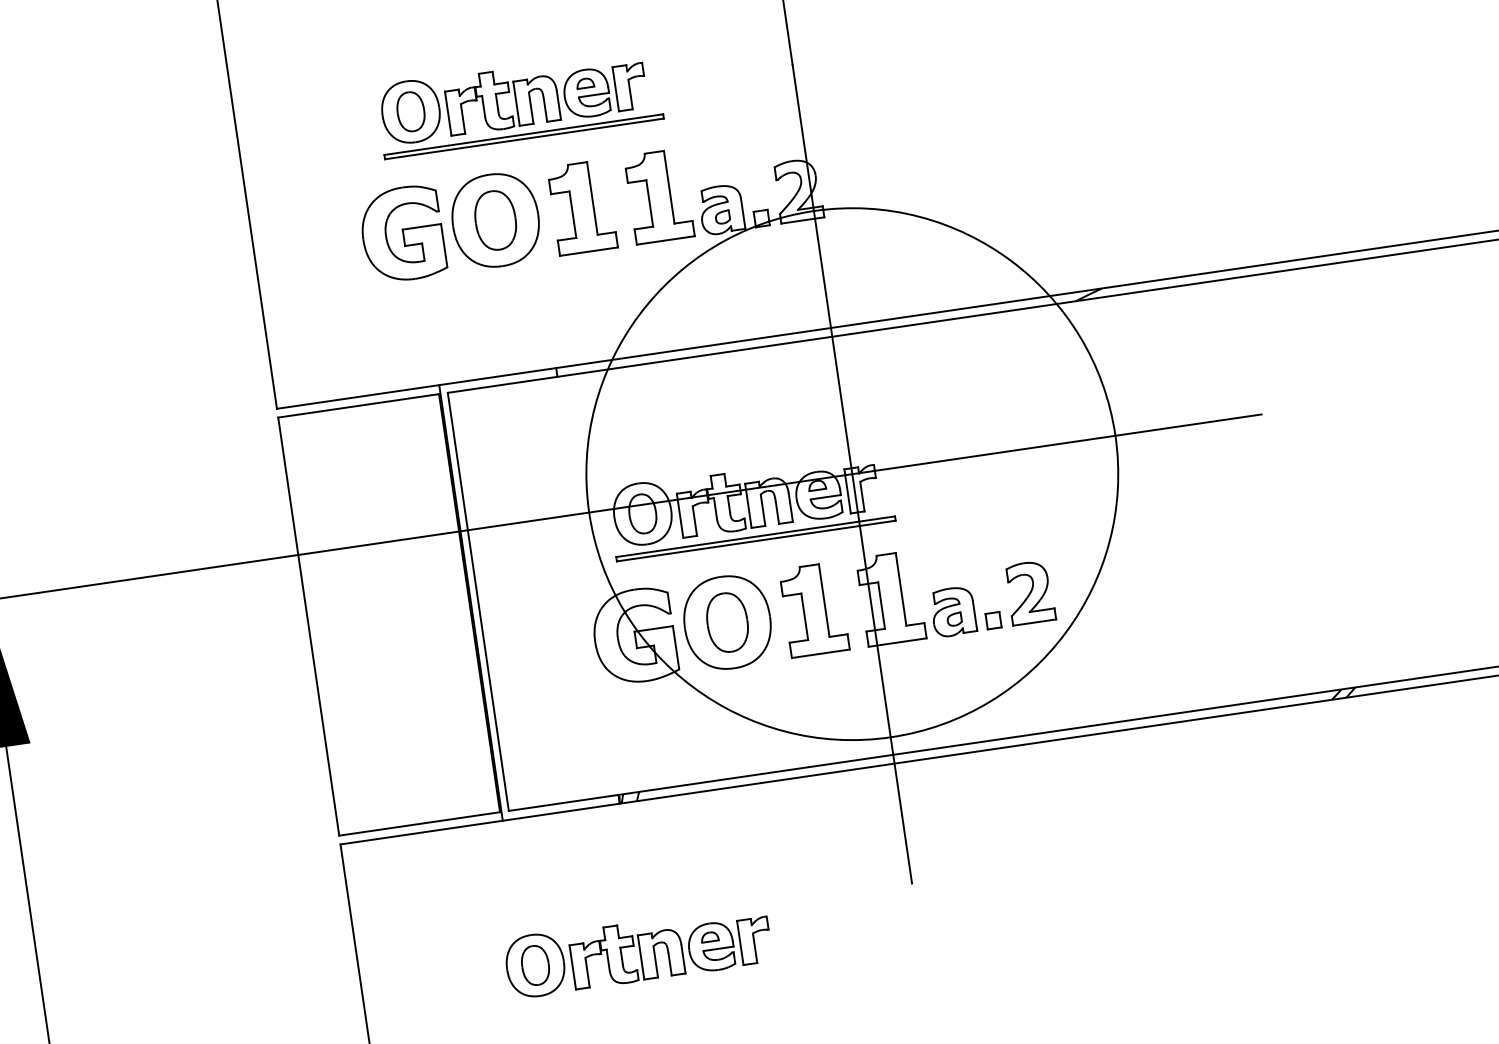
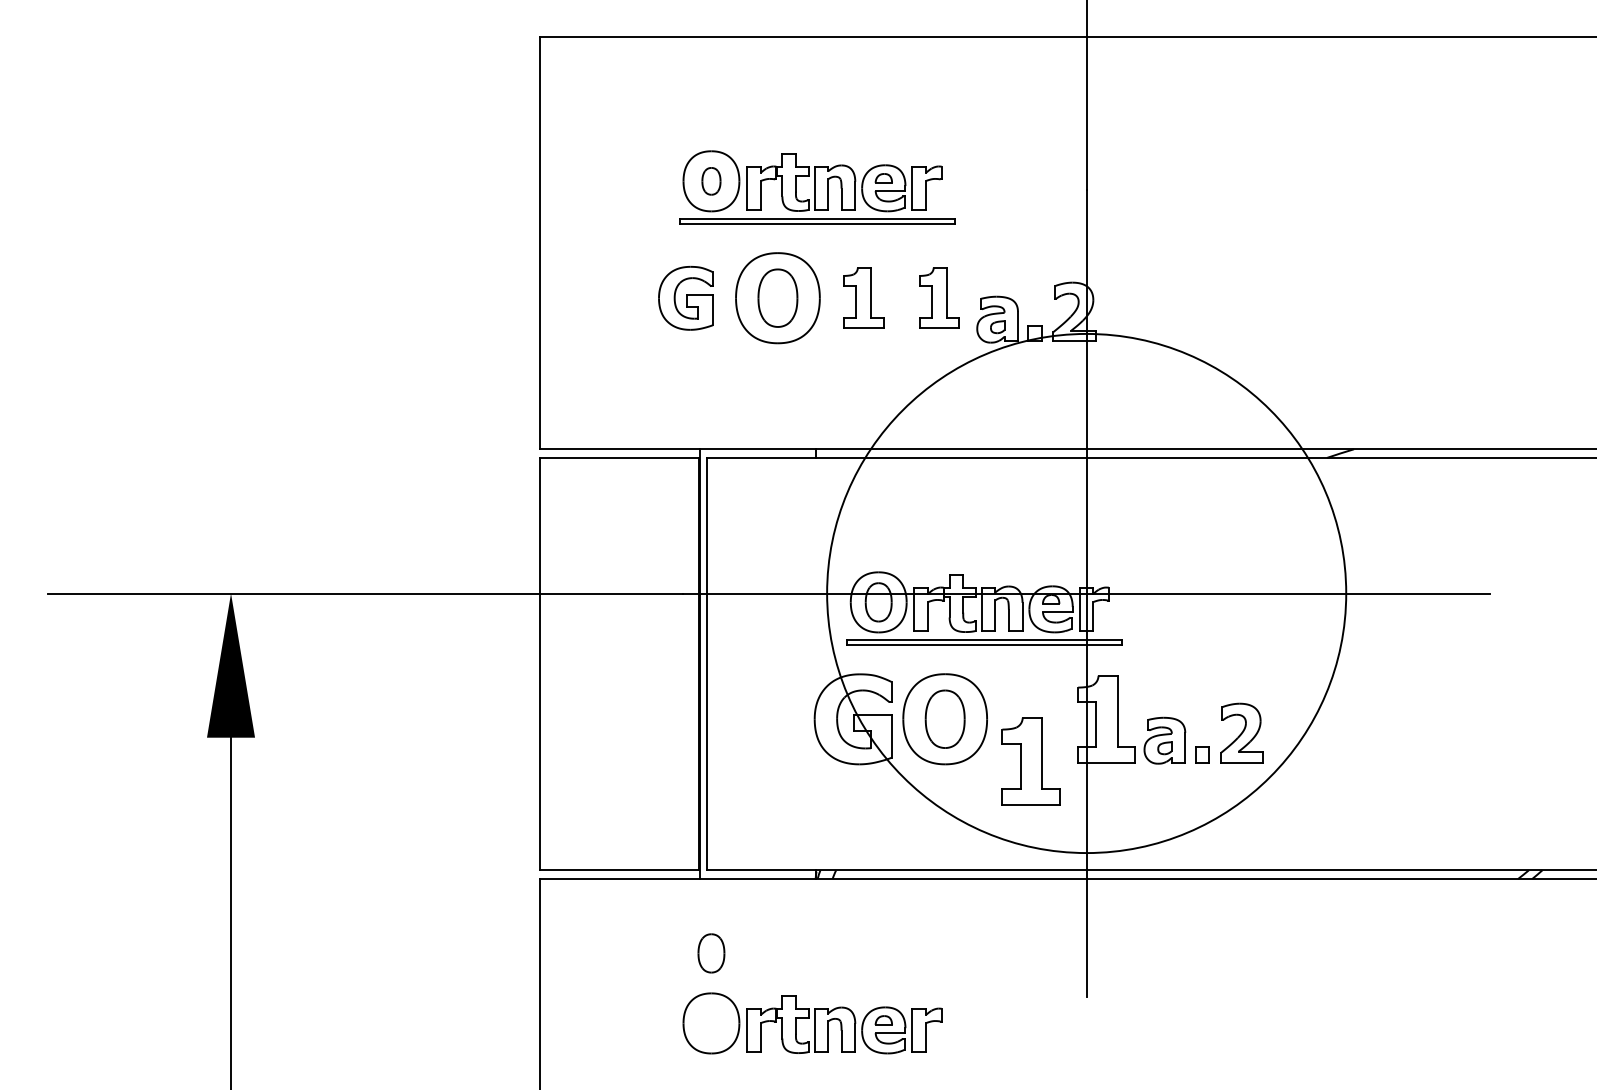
part: (411, 111) -> (711, 181), size x0.7
part: (659, 195) -> (939, 297), size x0.7
part: (582, 207) -> (863, 297), size x0.7
part: (401, 234) -> (685, 298), size x0.7
part: (814, 610) -> (1030, 761), moved
part: (535, 965) -> (711, 953), moved

